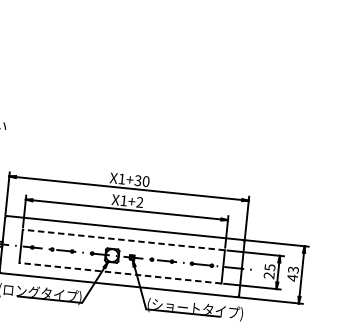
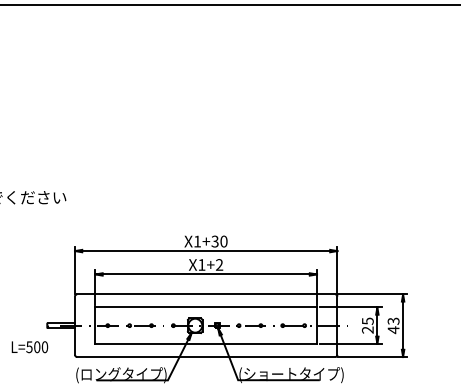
line: (124, 240) -> (206, 307), dashed -> solid
line: (120, 272) -> (206, 343), dashed -> solid

